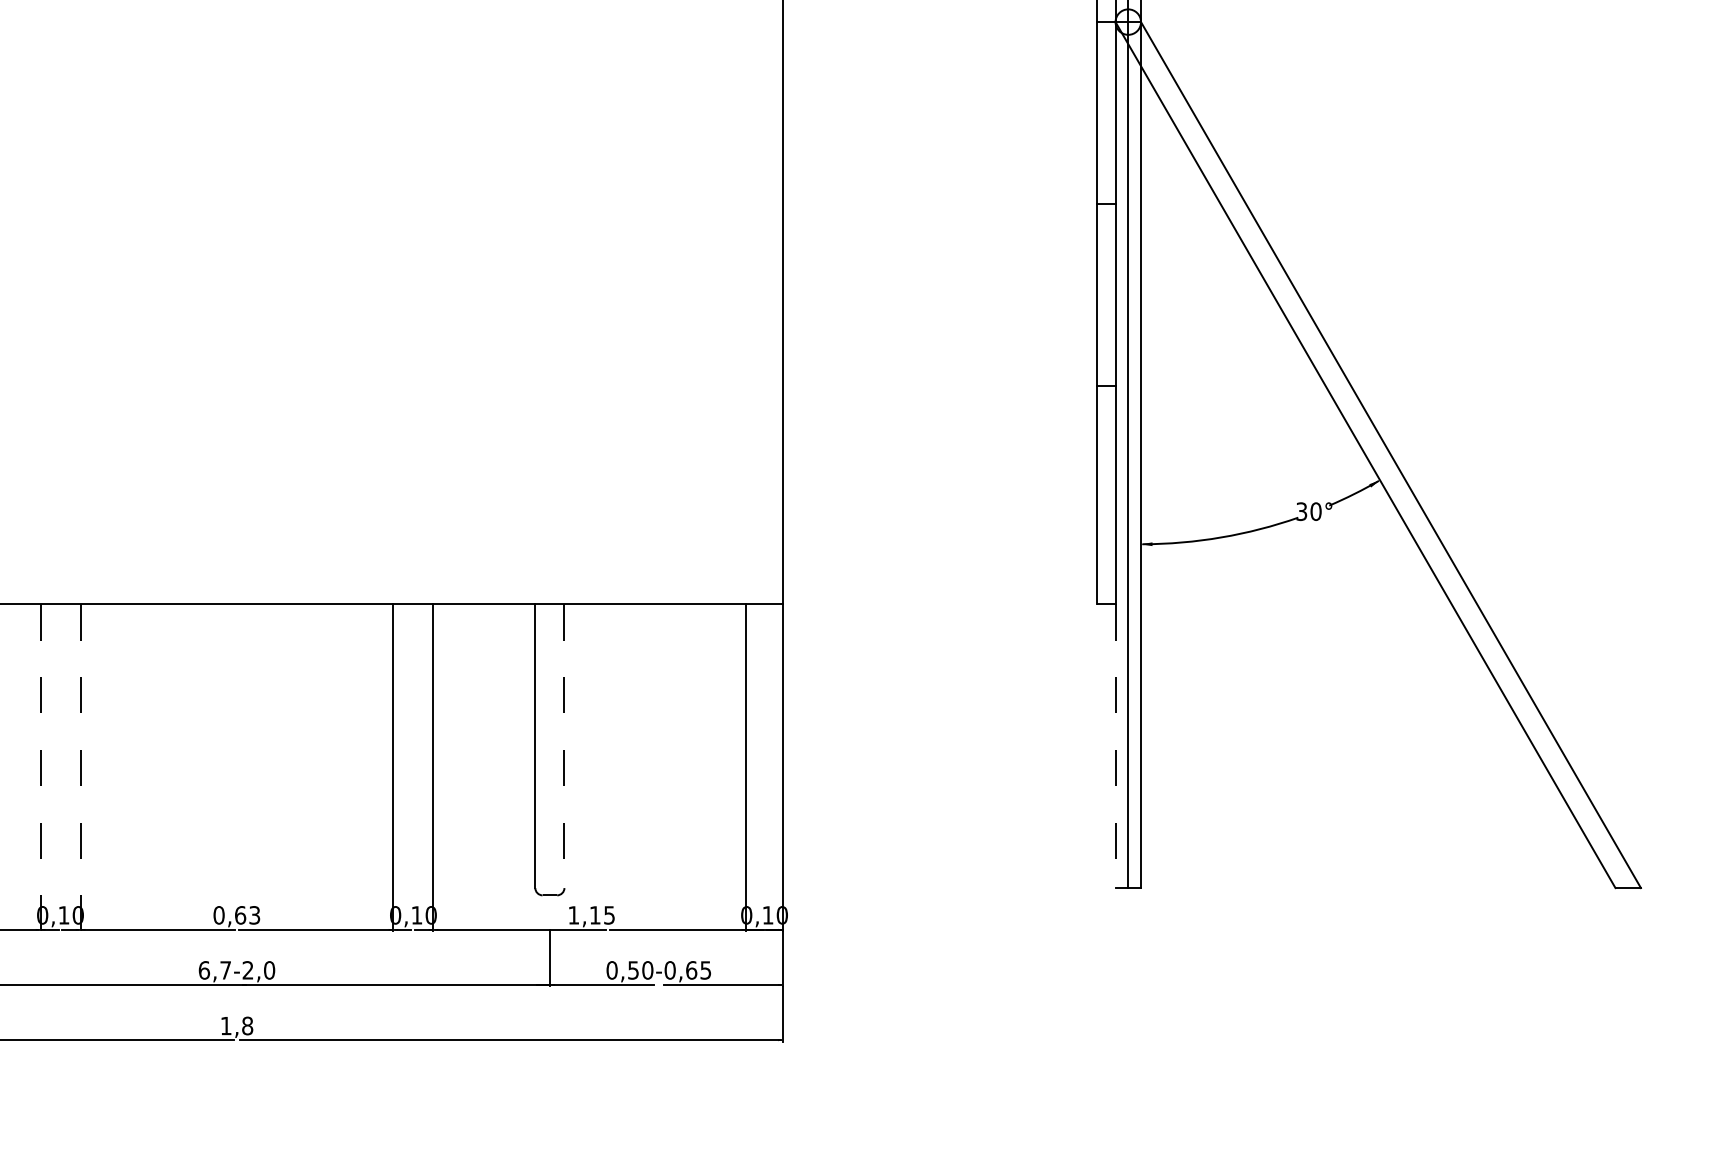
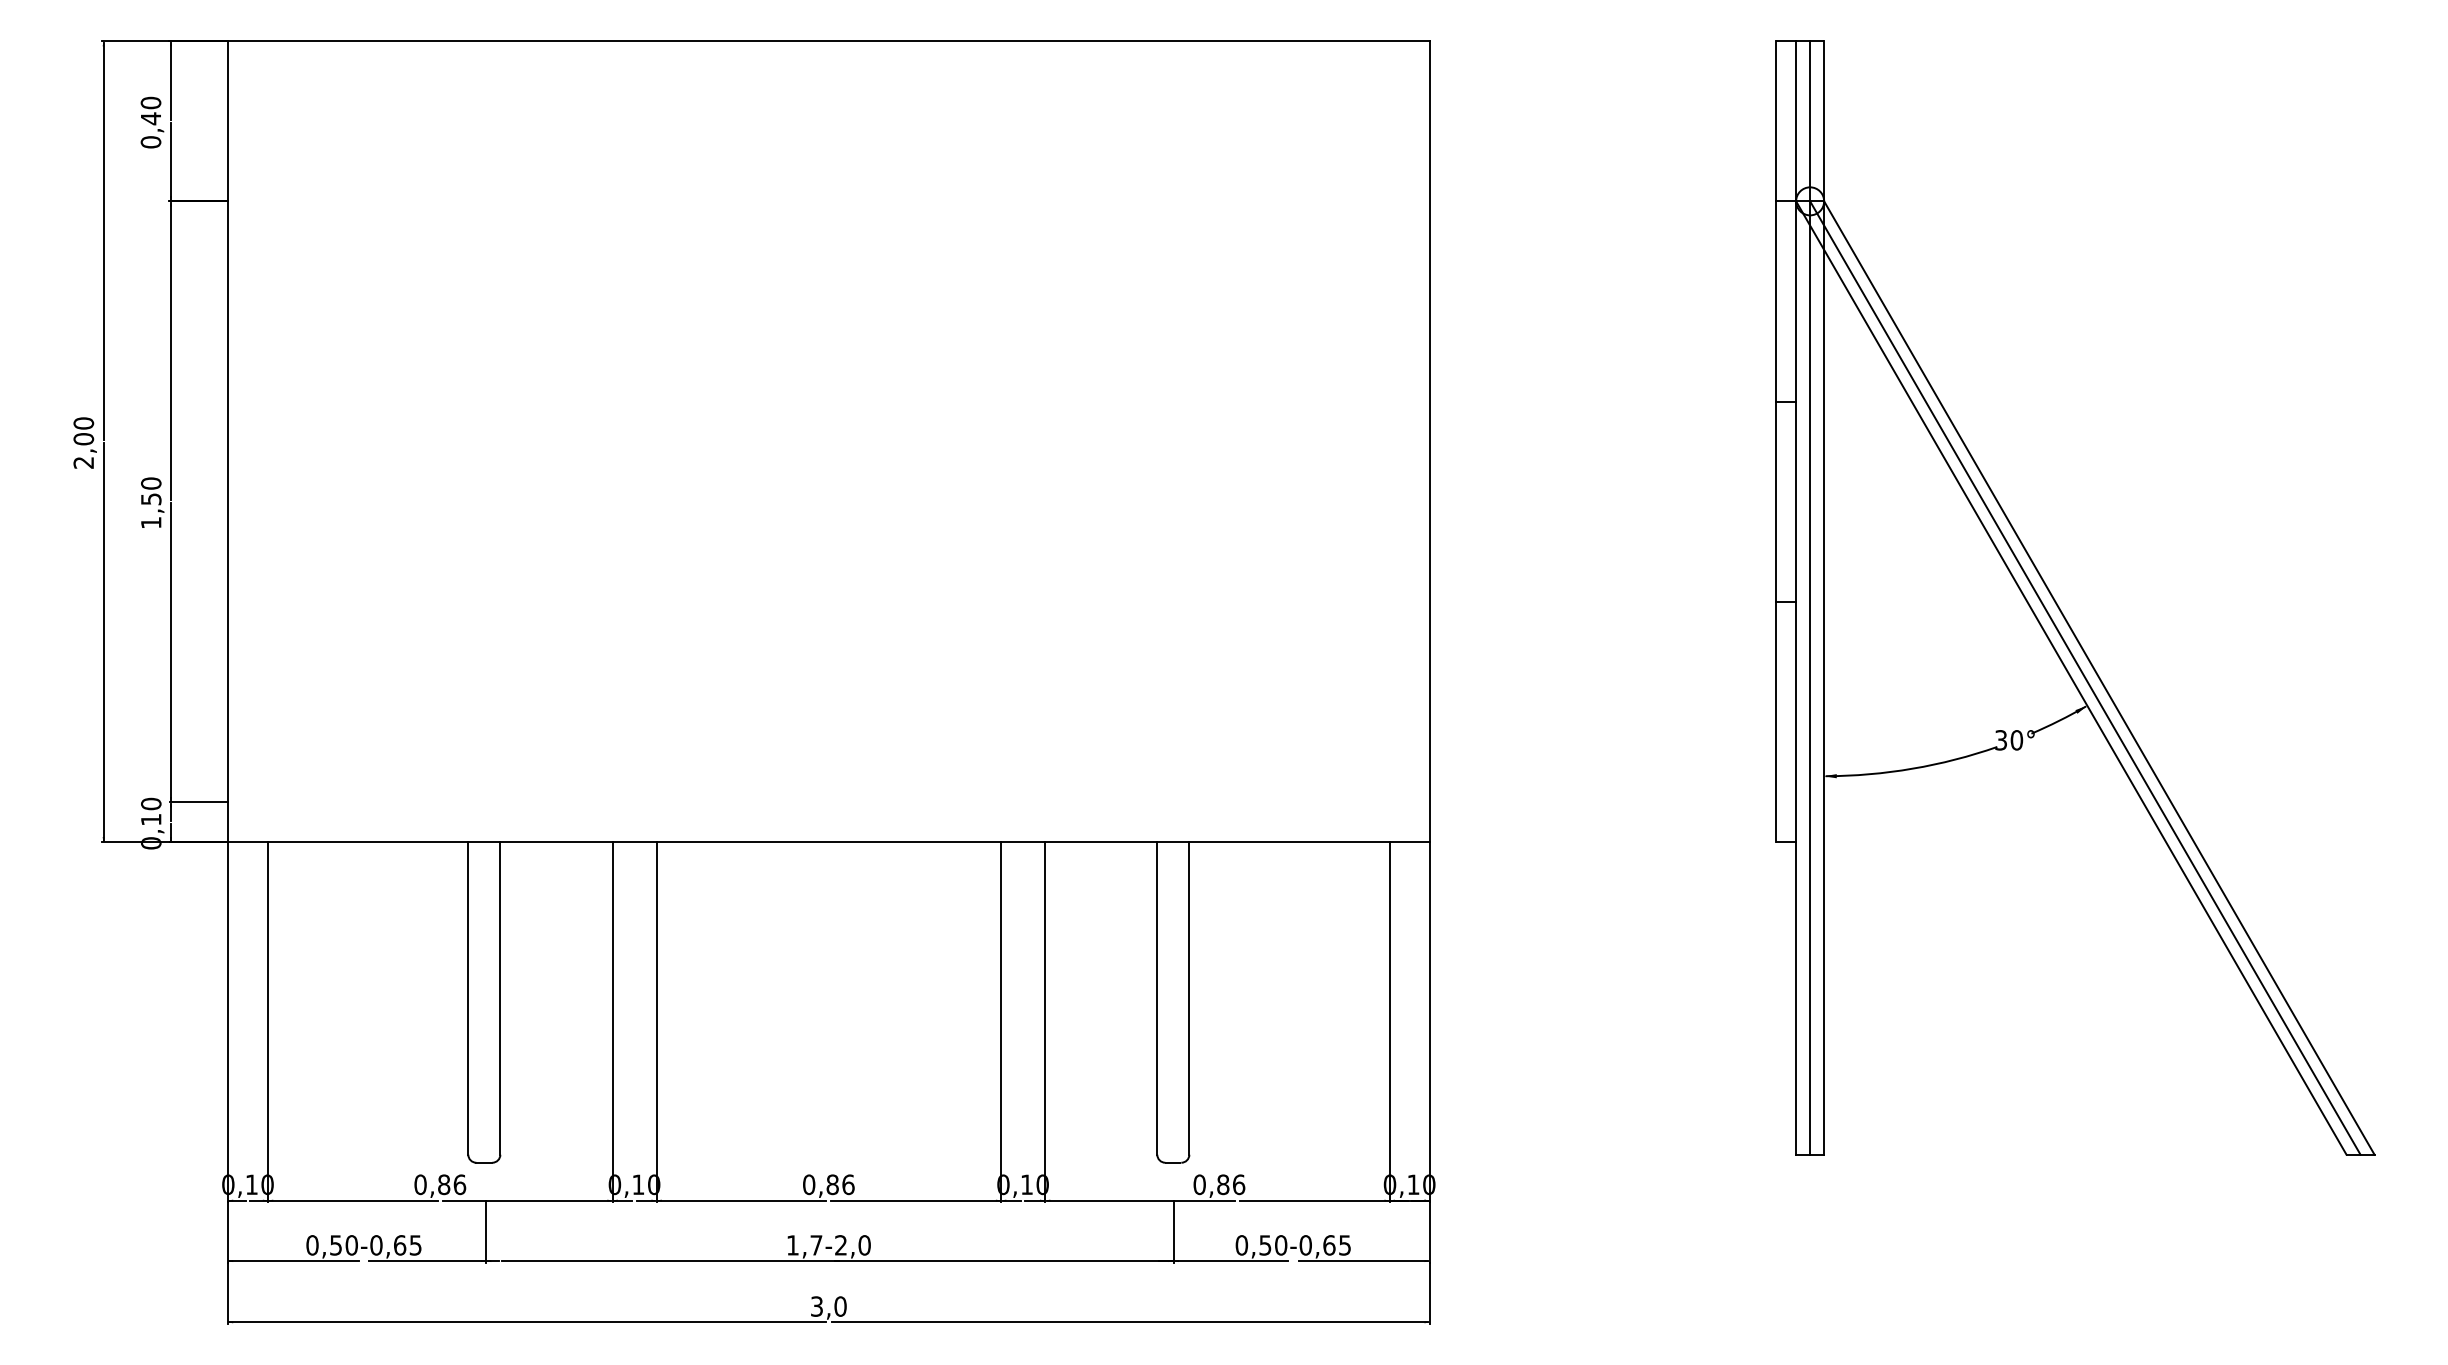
line: (1378, 454) -> (2085, 677), added
line: (564, 747) -> (1189, 999), dashed -> solid
line: (1115, 747) -> (1796, 999), dashed -> solid
line: (40, 767) -> (612, 1022), dashed -> solid
line: (80, 767) -> (656, 1022), dashed -> solid
text: (247, 915) -> (840, 1184), 0,63 -> 0,86
text: (591, 915) -> (1219, 1184), 1,15 -> 0,86
text: (203, 970) -> (792, 1245), 6,7-2,0 -> 1,7-2,0
text: (236, 1025) -> (828, 1306), 1,8 -> 3,0

